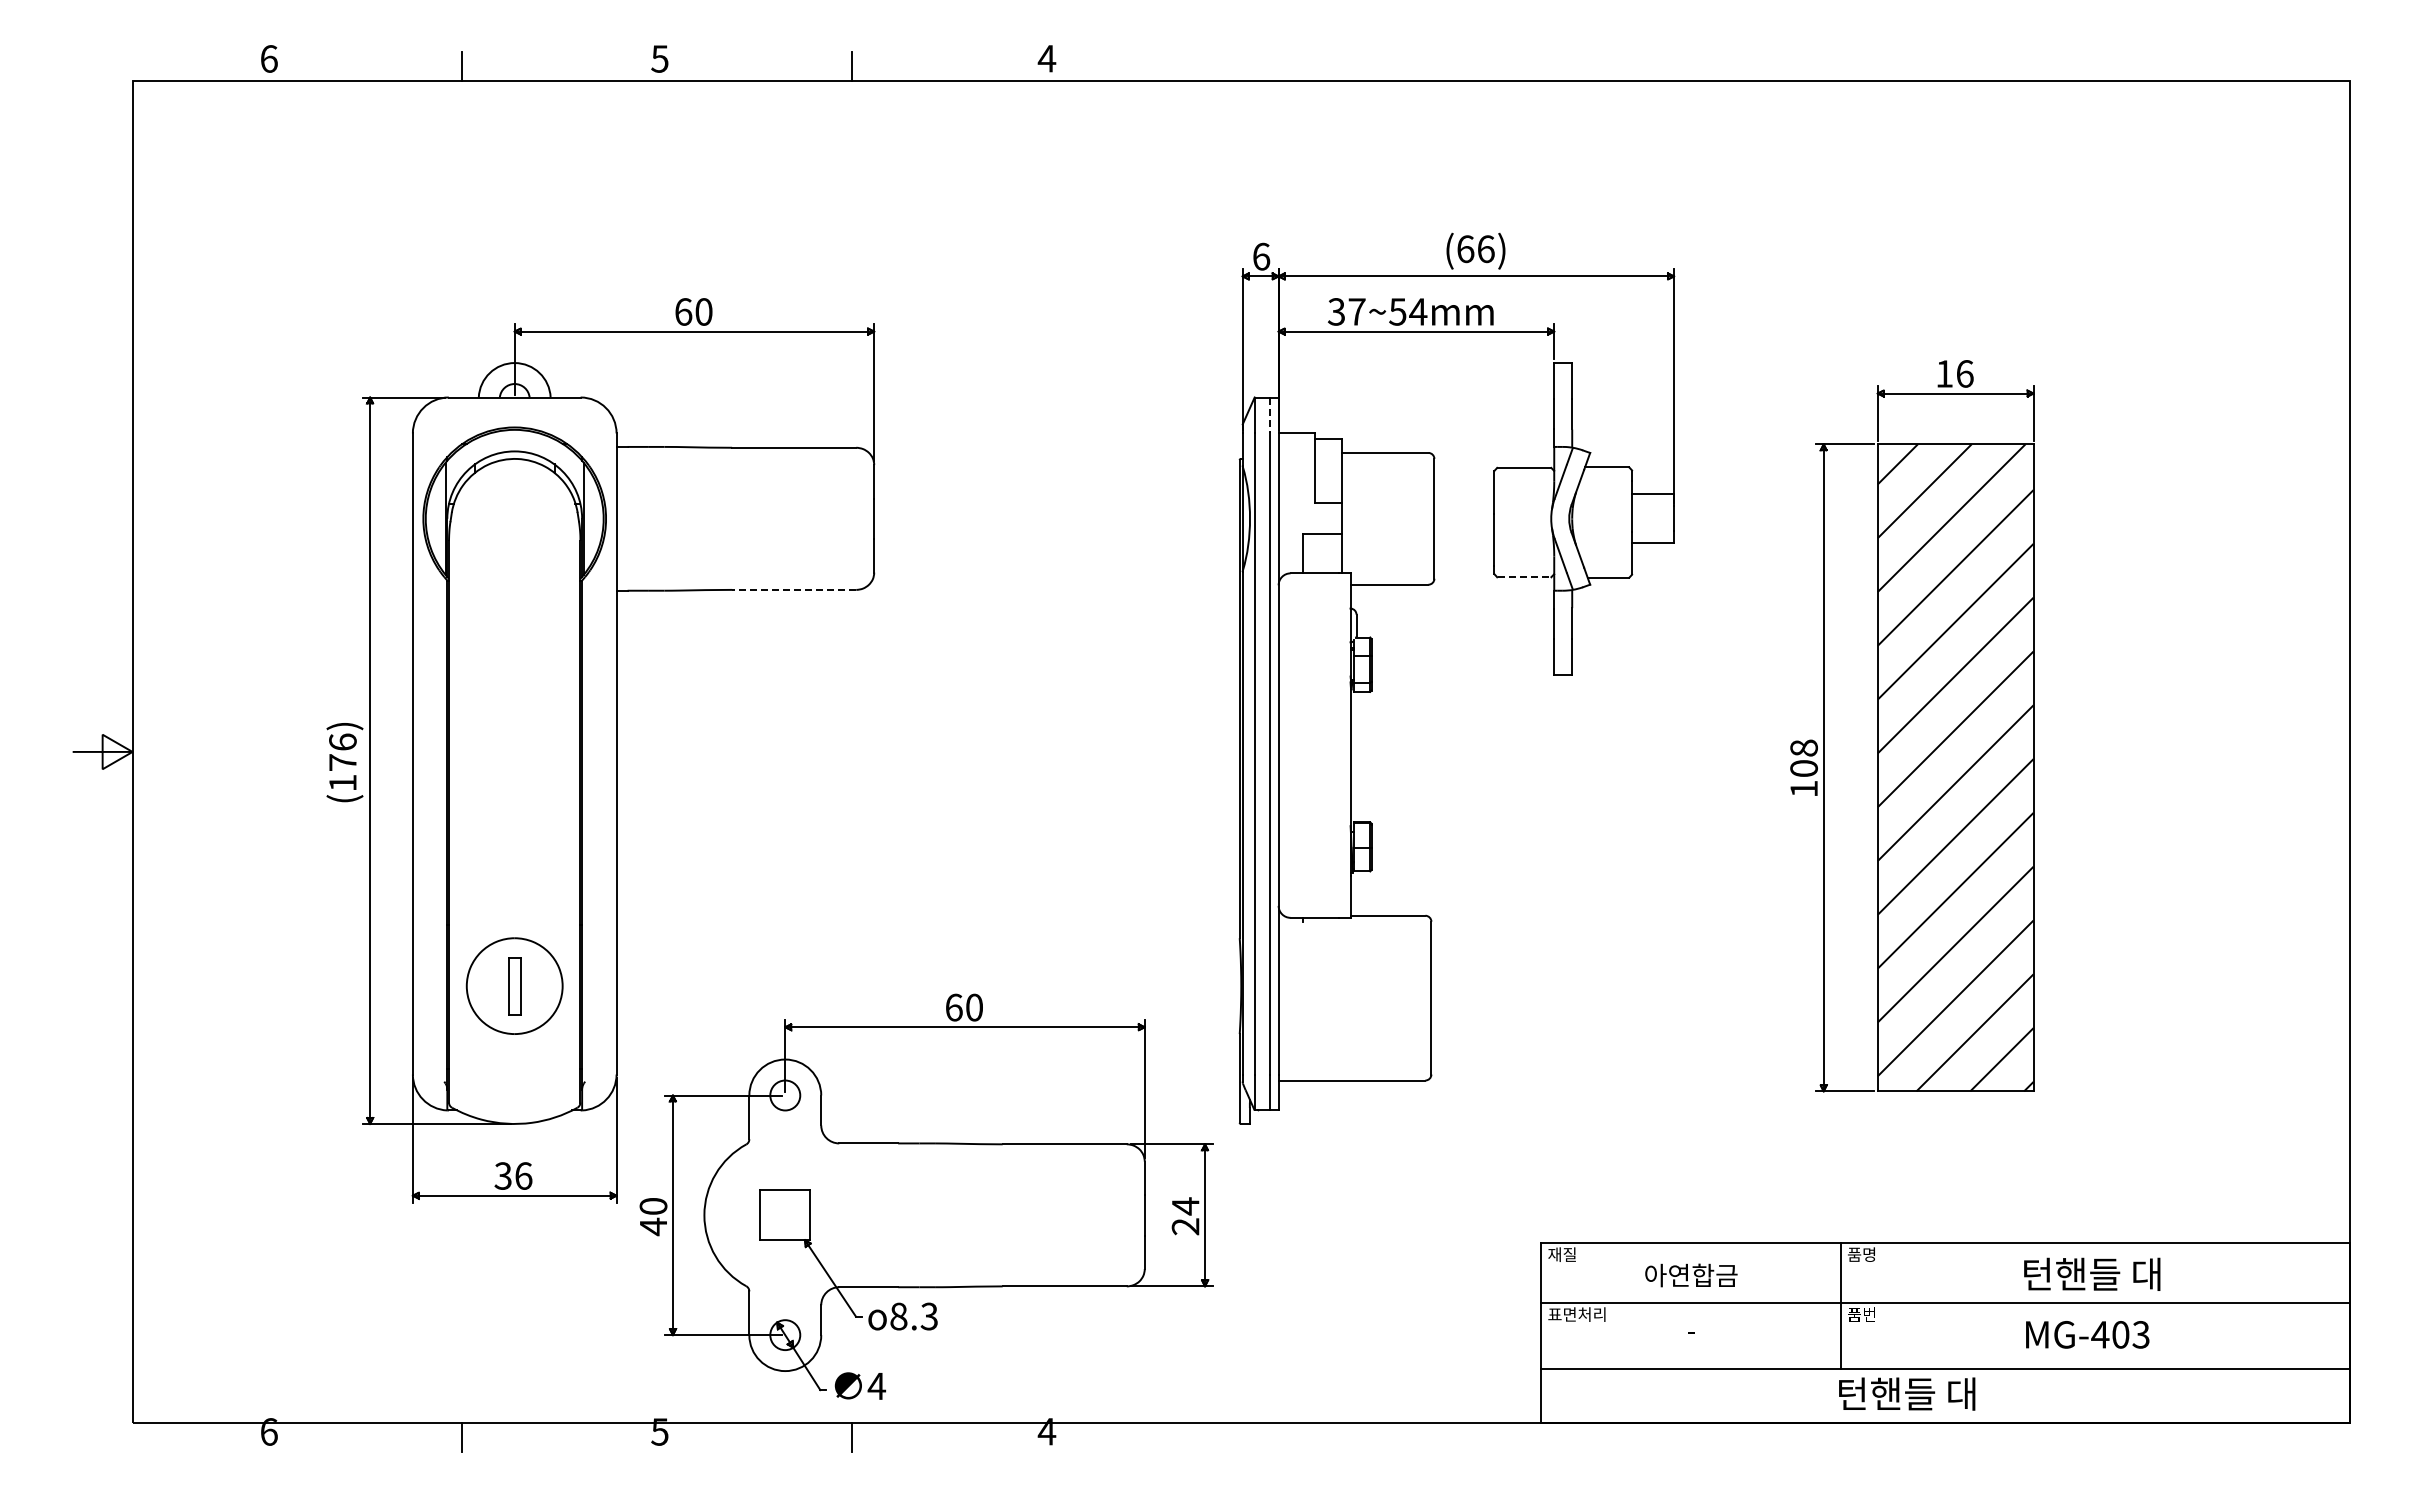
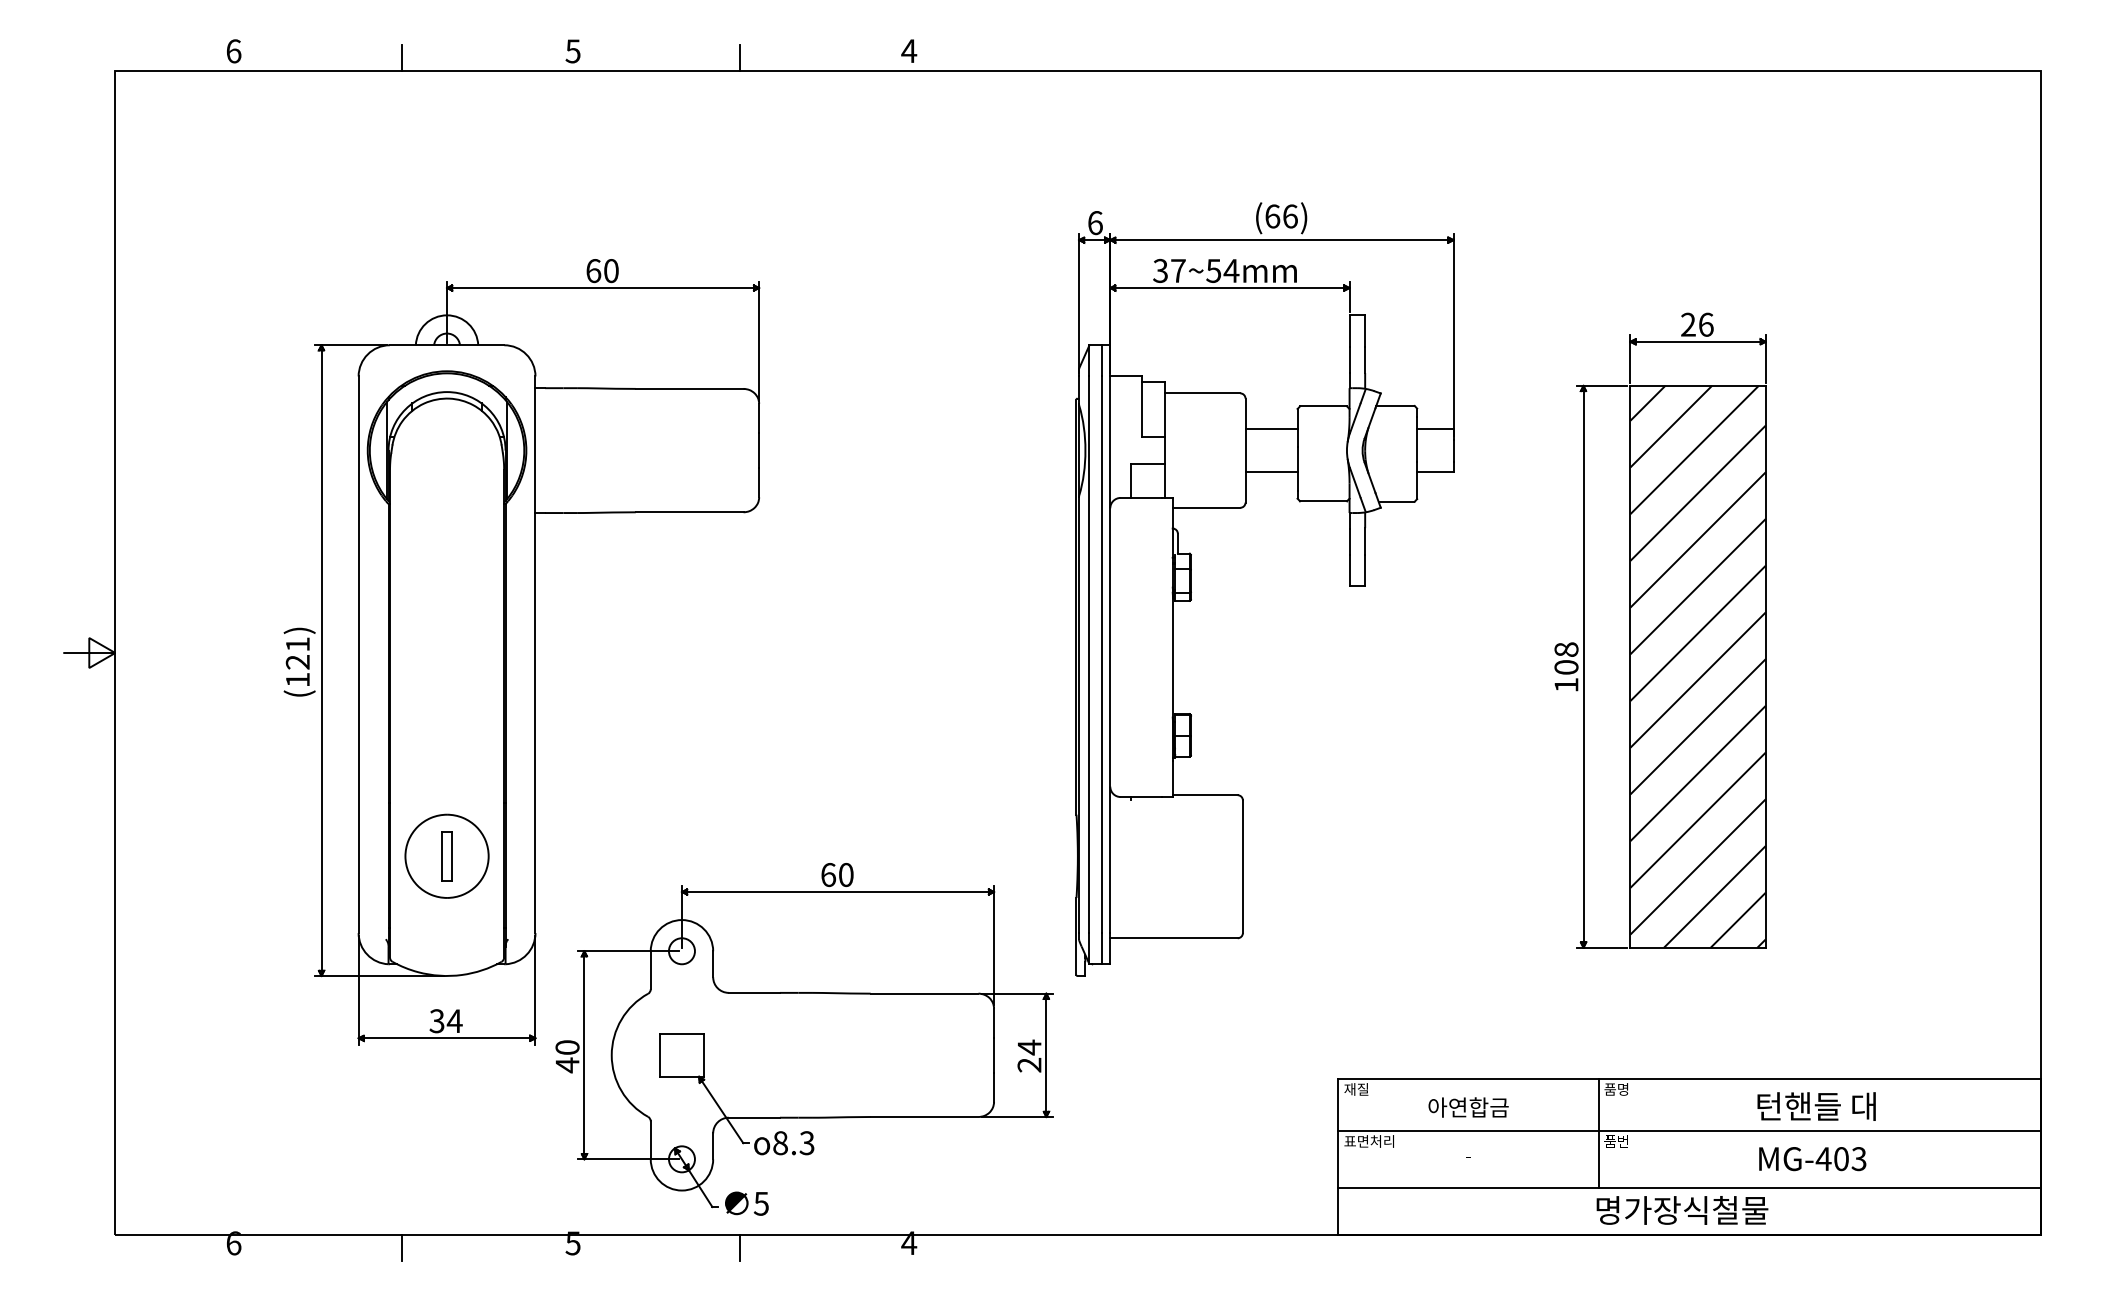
text: (1944, 373) -> (1688, 324), 16 -> 26
line: (1269, 415) -> (1102, 360), dashed -> solid
line: (1464, 494) -> (1271, 429), added
line: (1464, 543) -> (1271, 472), added
line: (1524, 577) -> (1323, 501), dashed -> solid
line: (793, 589) -> (689, 511), dashed -> solid
text: (342, 752) -> (297, 653), (176) -> (121)
text: (523, 1175) -> (454, 1020), 36 -> 34
text: (876, 1386) -> (761, 1203), 4 -> 5
text: (1937, 1393) -> (1682, 1209), 턴핸들 대 -> 명가장식철물

